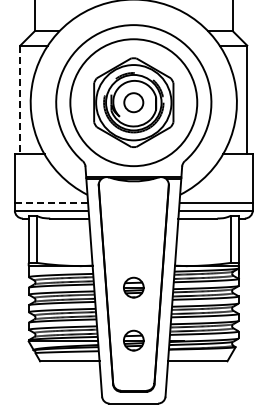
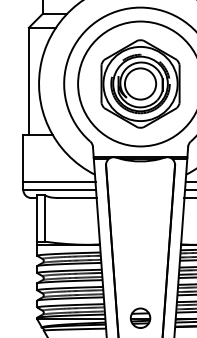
line: (20, 100) -> (29, 81), dashed -> solid
circle: (133, 102) -> (140, 83), size x1.67
line: (51, 202) -> (59, 182), dashed -> solid
part: (133, 287) -> (140, 265), removed

